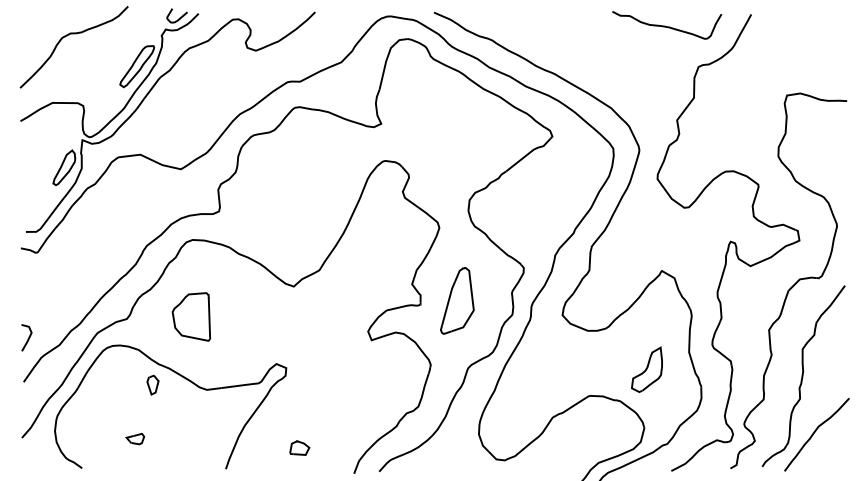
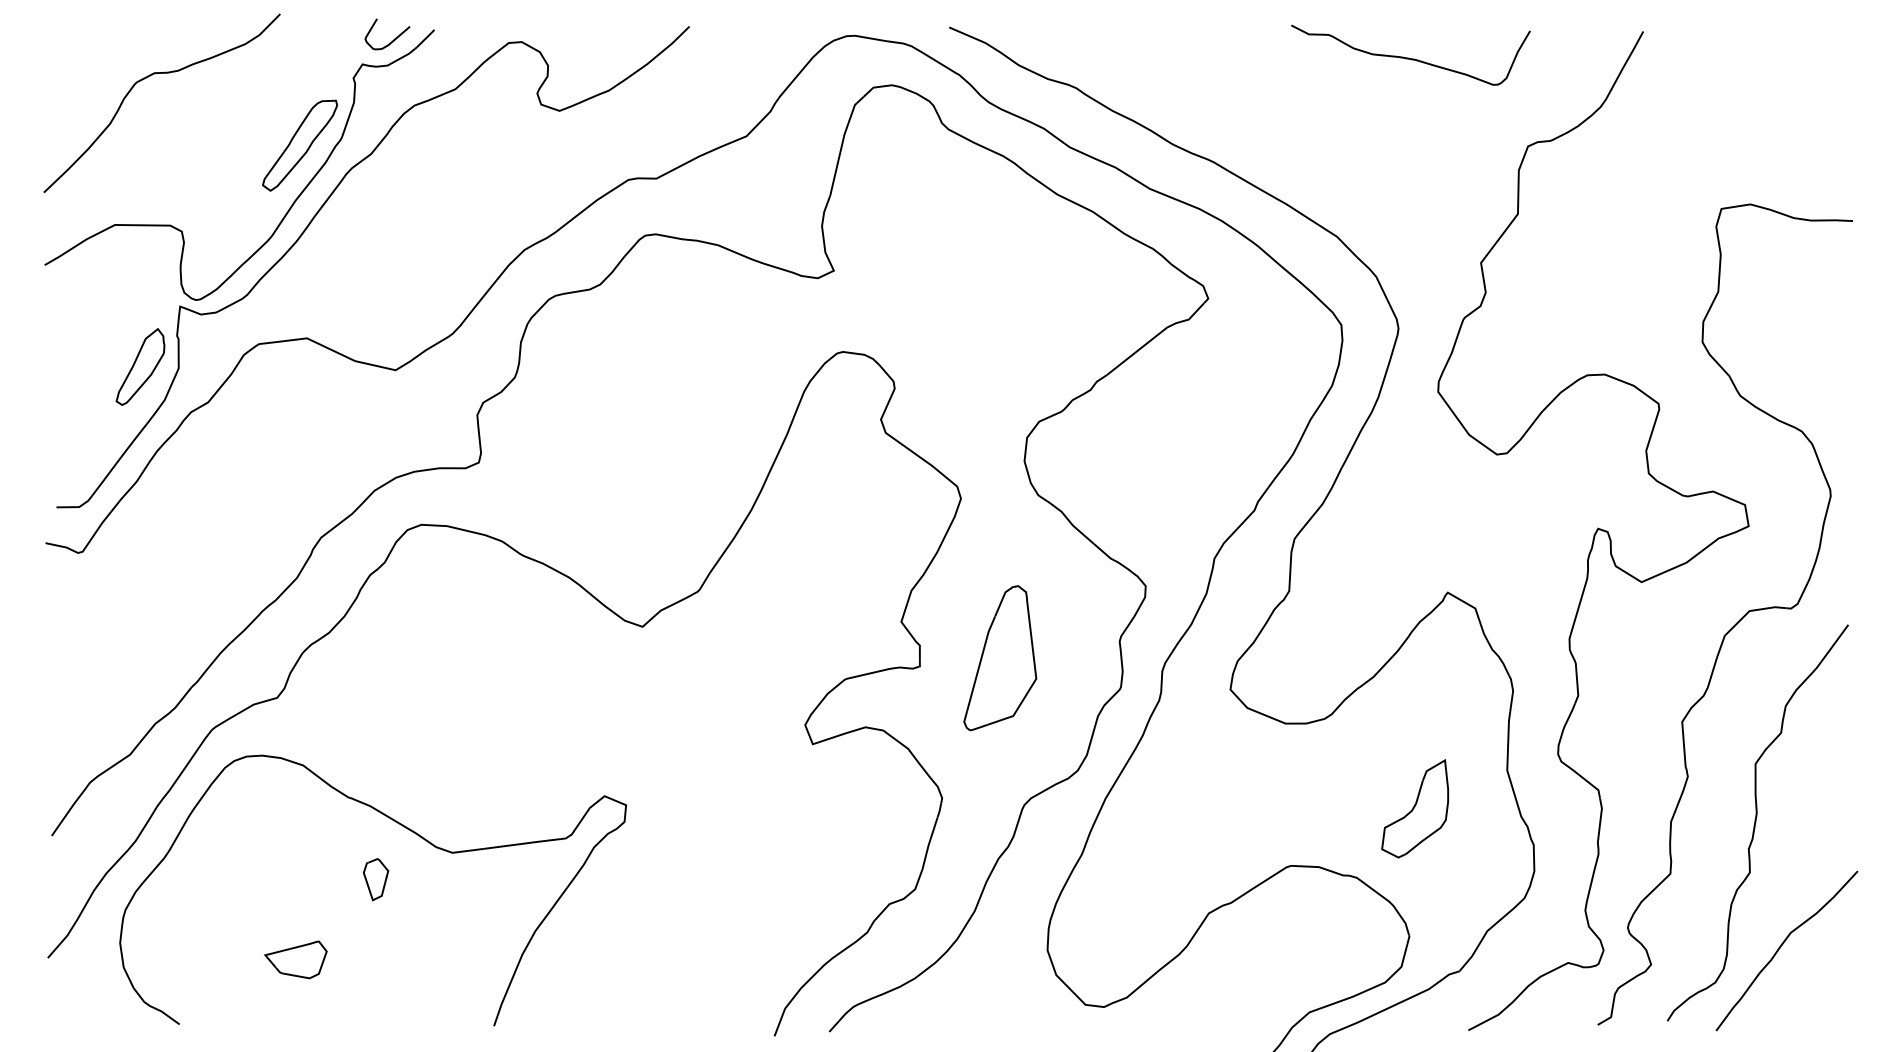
curve: (667, 26) -> (1411, 57), moved
part: (190, 316) -> (416, 692), removed
line: (28, 337) -> (62, 738), removed
part: (152, 384) -> (374, 878), moved
part: (135, 439) -> (296, 961), size x1.6
part: (299, 447) -> (654, 978), removed

